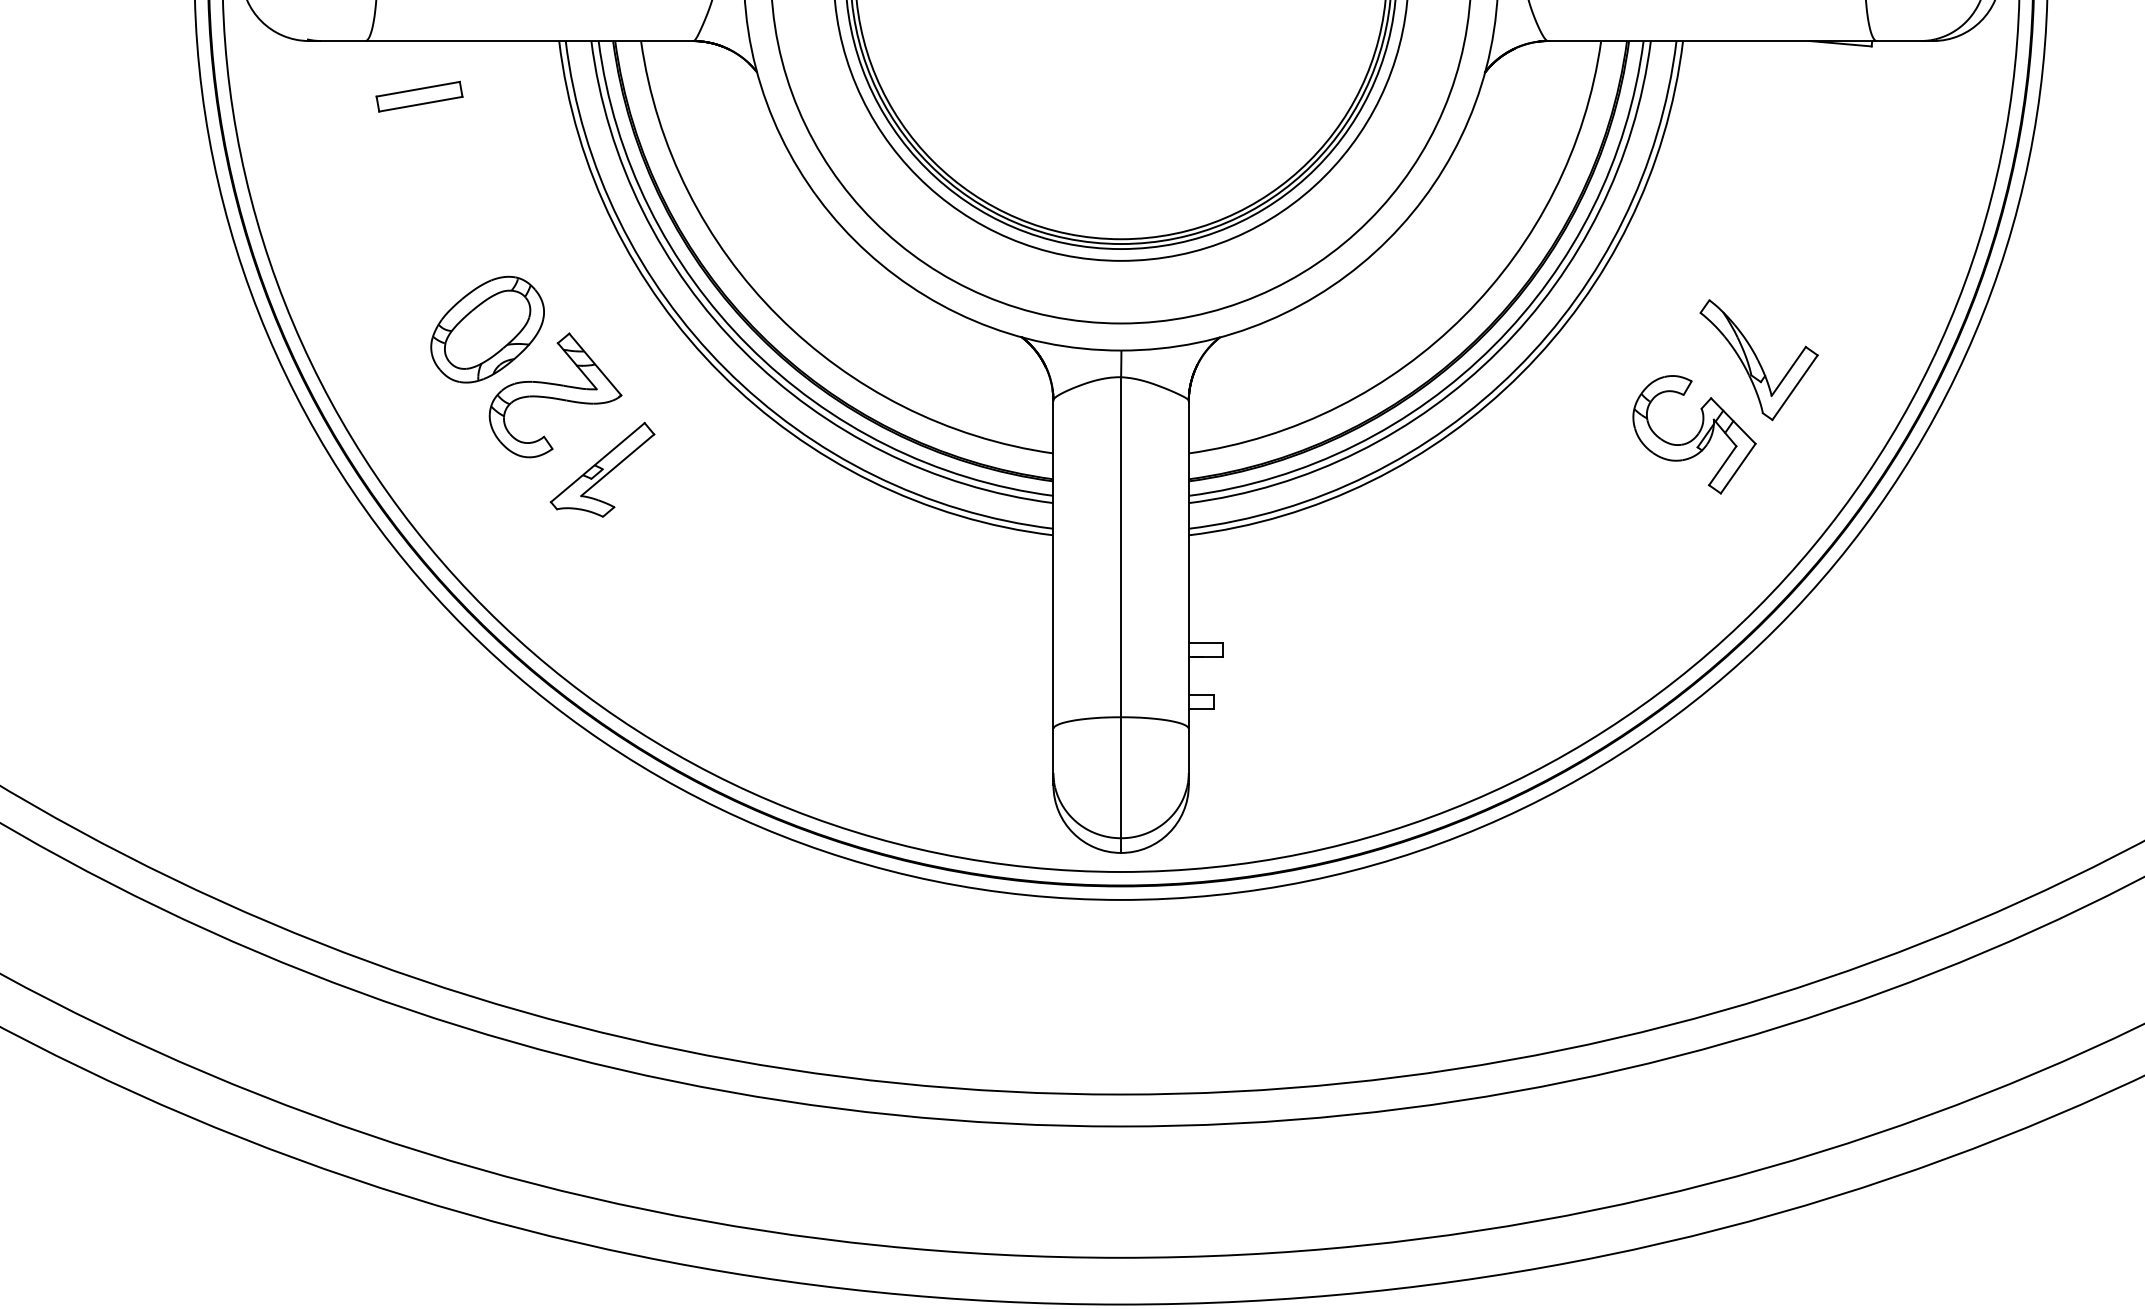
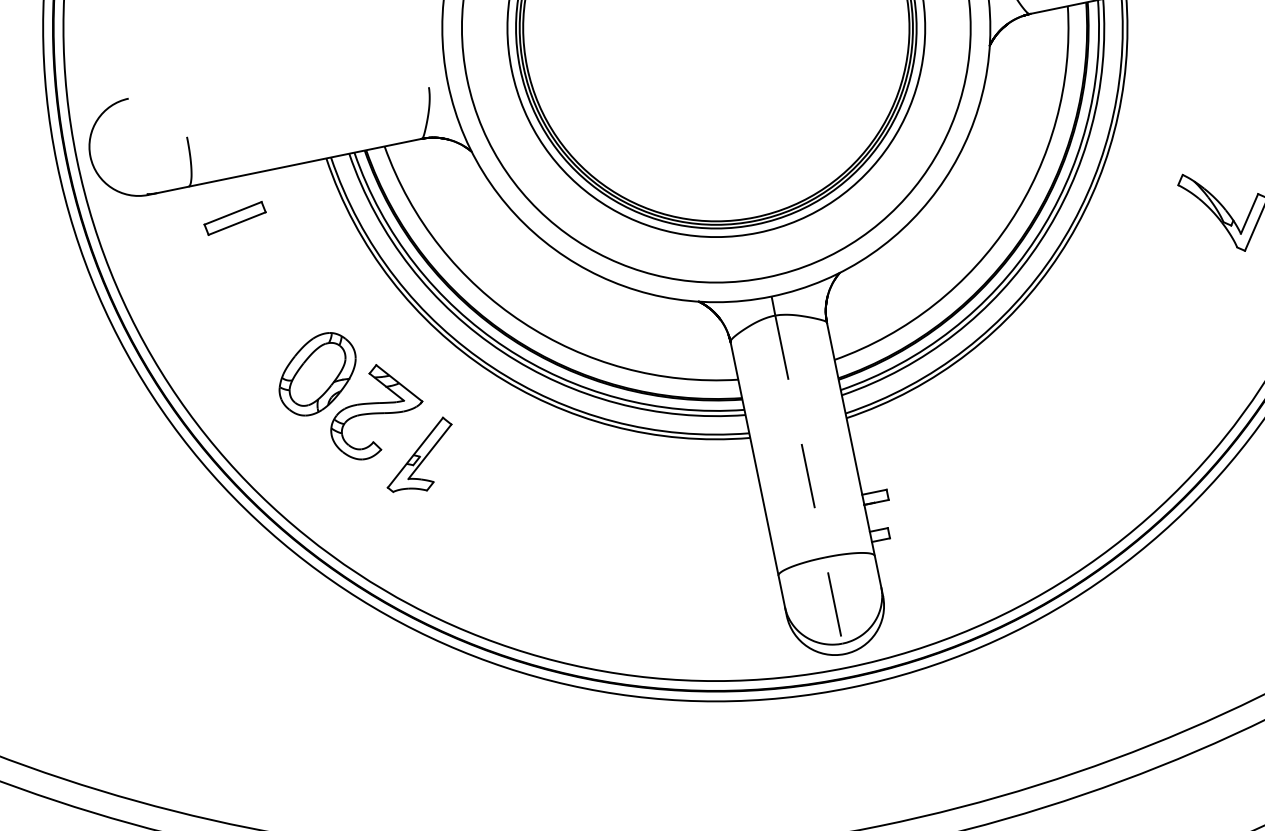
part: (1694, 434) -> (1191, 272), removed
line: (1121, 615) -> (810, 485), solid -> dashed

